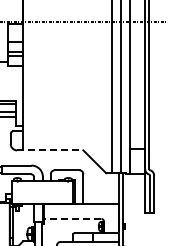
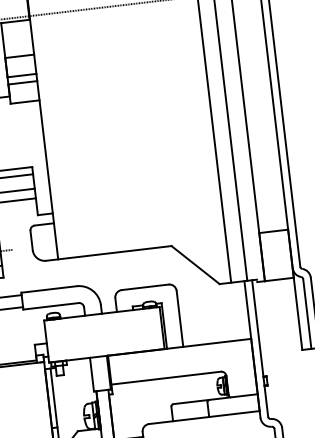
line: (50, 150) -> (109, 253), dashed -> solid
line: (72, 218) -> (166, 377), dashed -> solid

